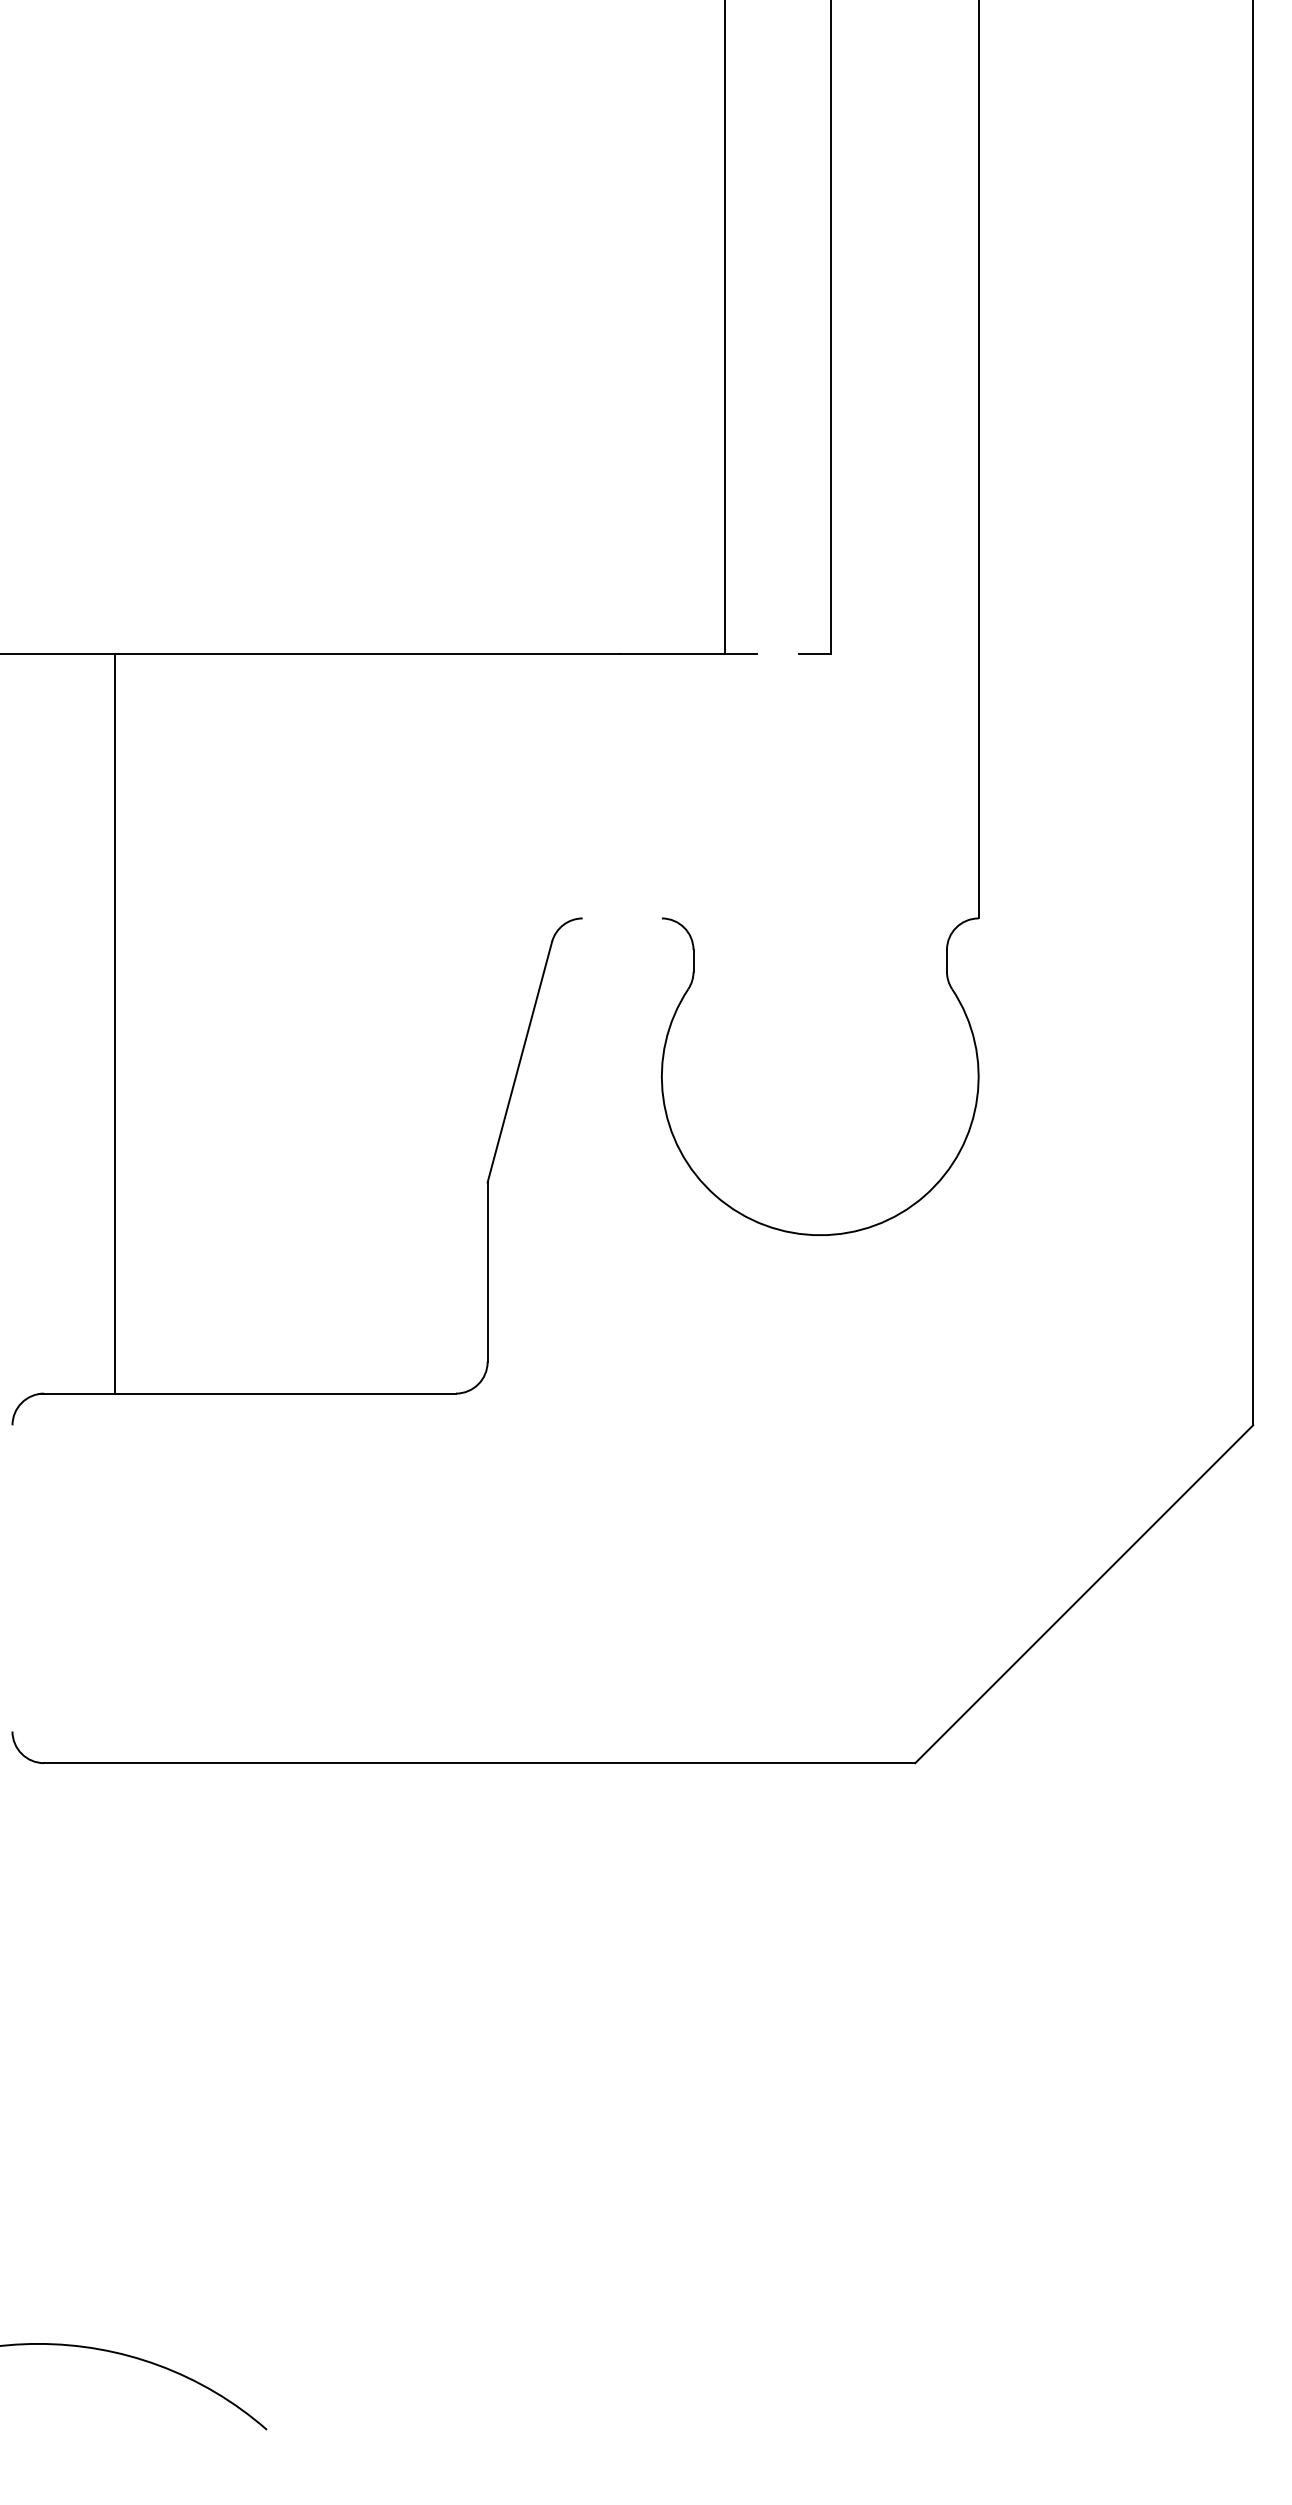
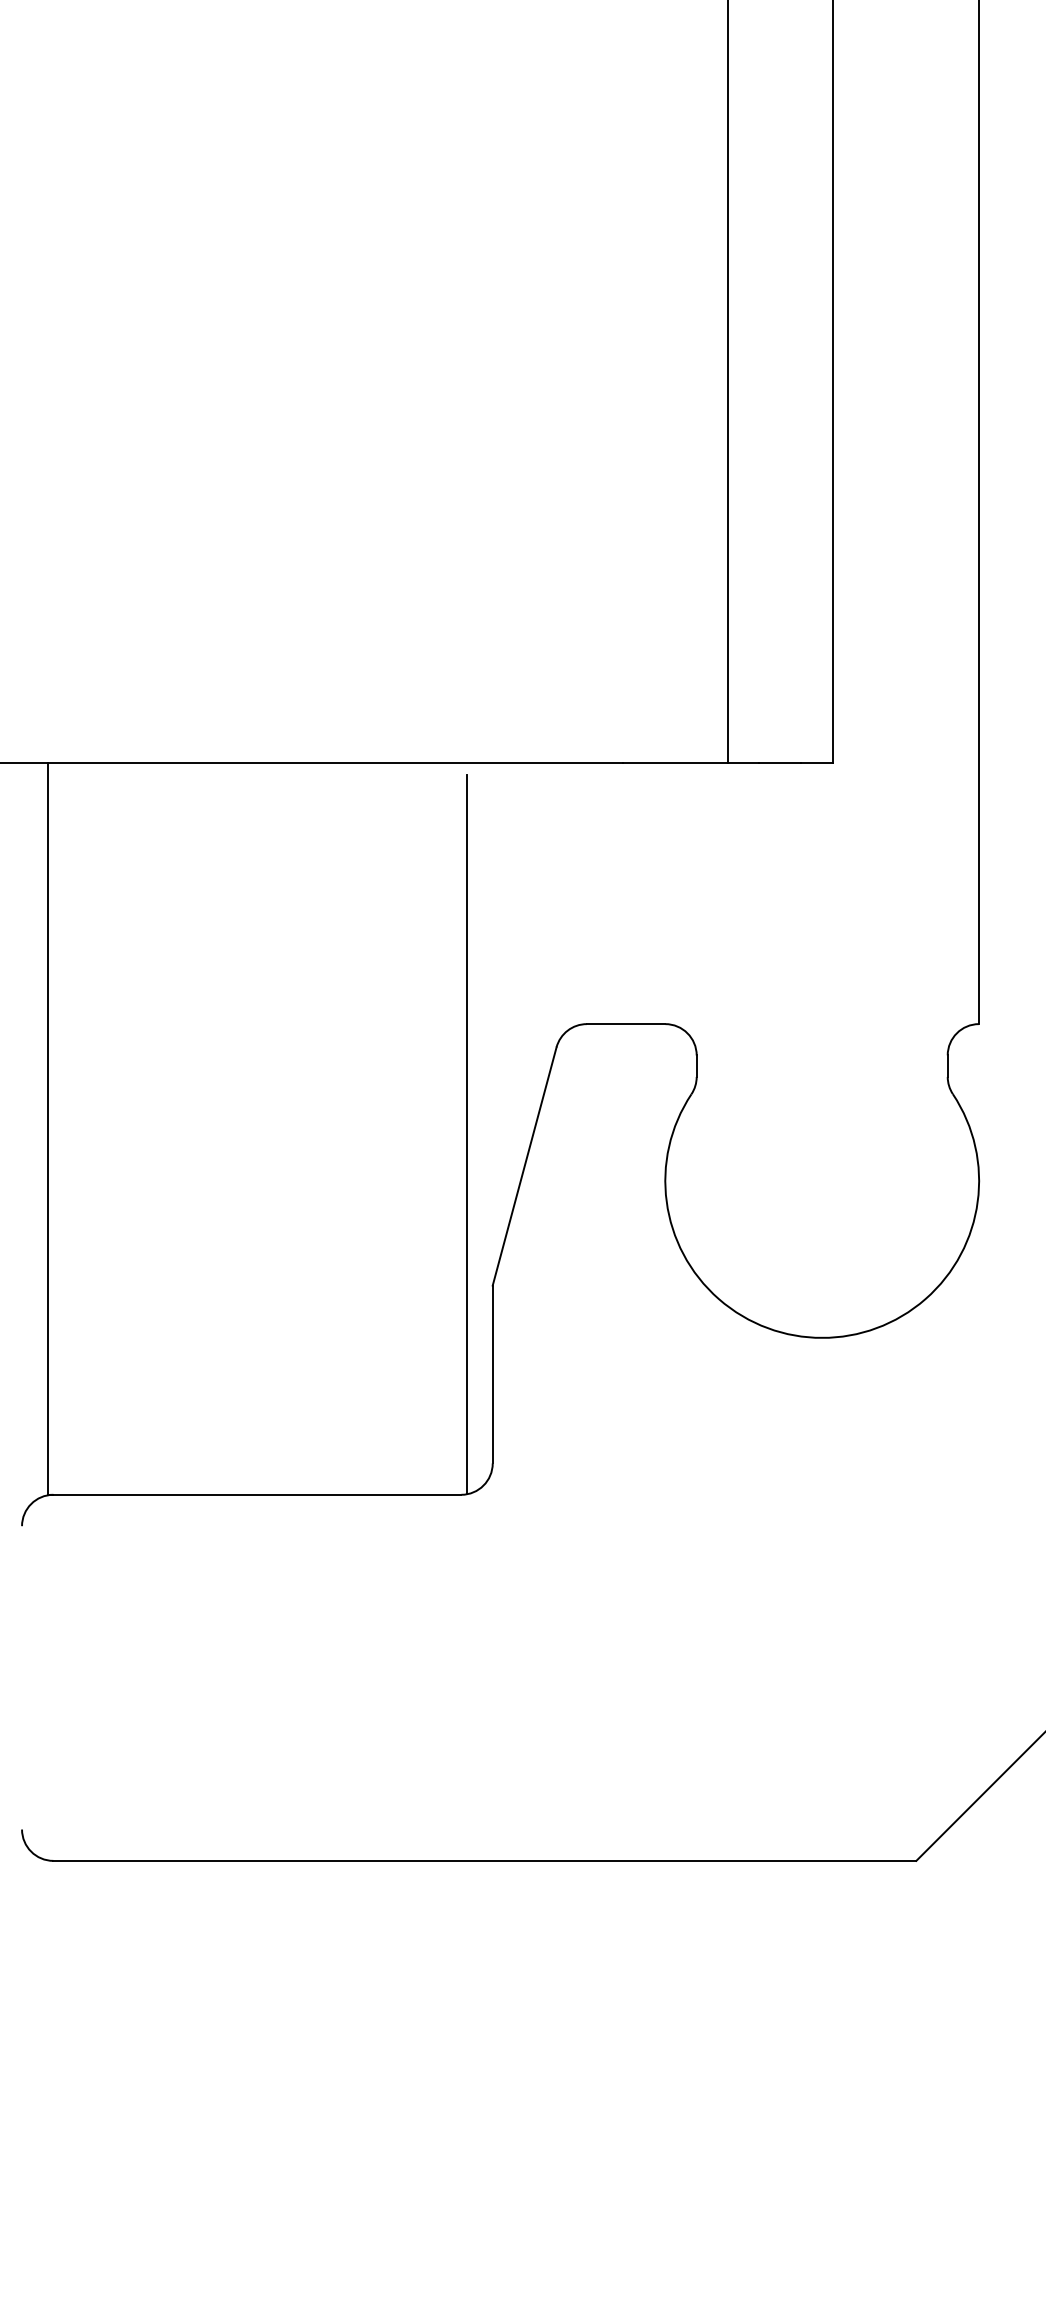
line: (777, 654) -> (779, 762), added
line: (621, 918) -> (625, 1024), added
line: (114, 1023) -> (47, 1128), moved
line: (461, 1029) -> (466, 1134), added

